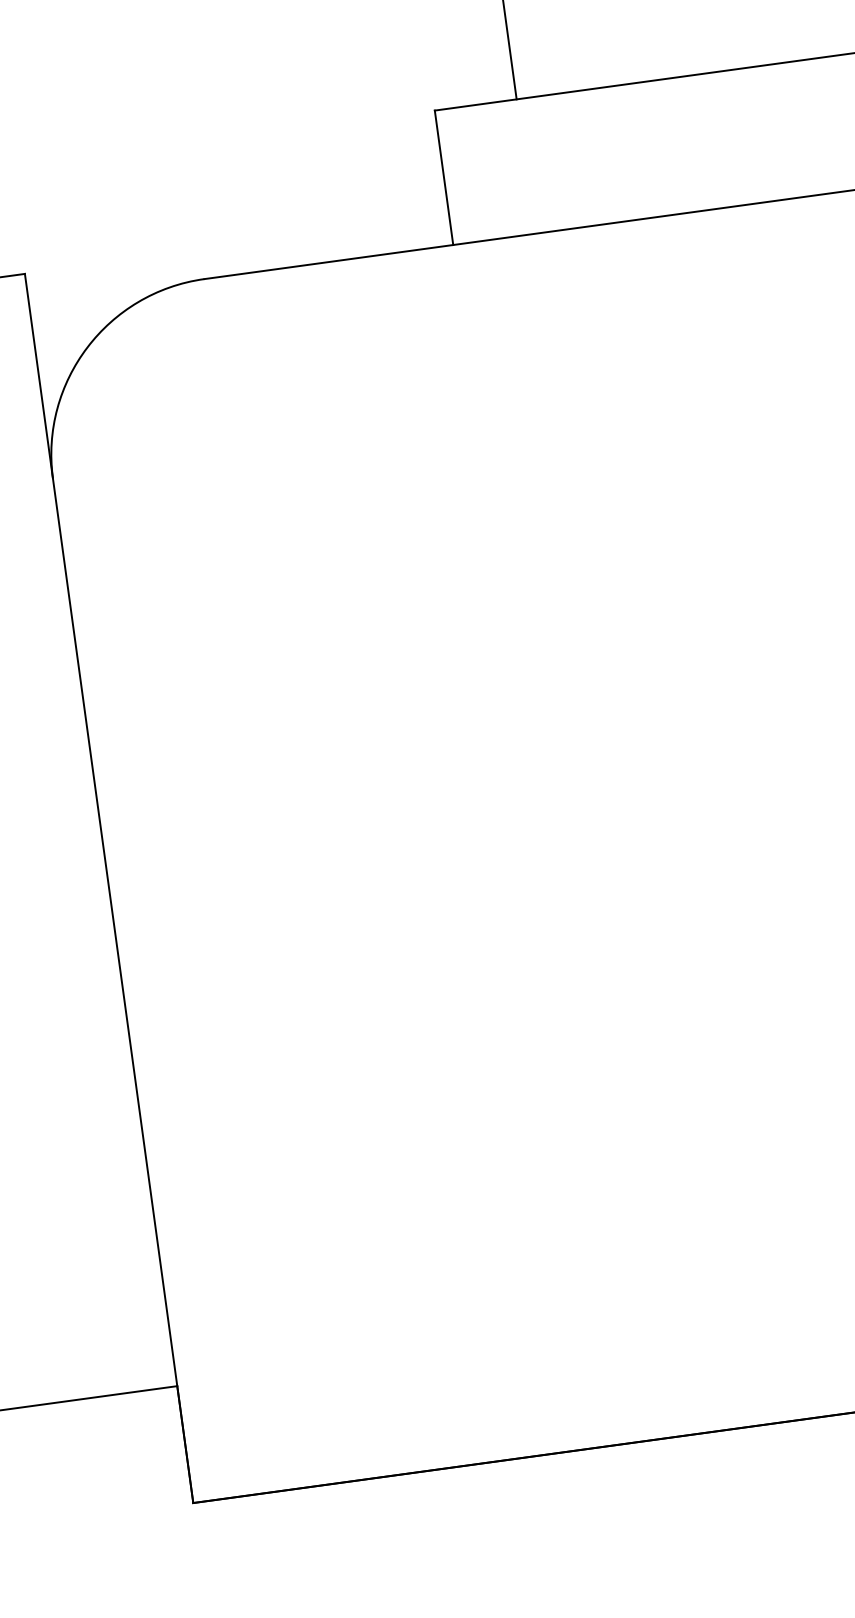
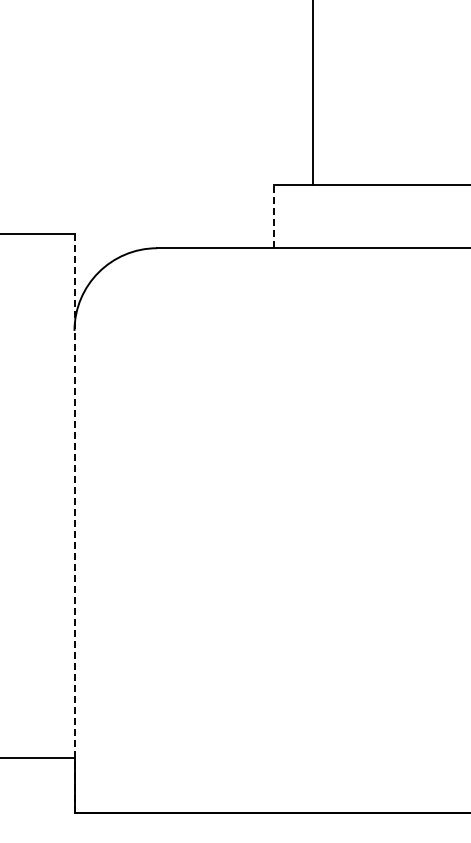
line: (444, 177) -> (274, 216), solid -> dashed
line: (109, 890) -> (74, 524), solid -> dashed

